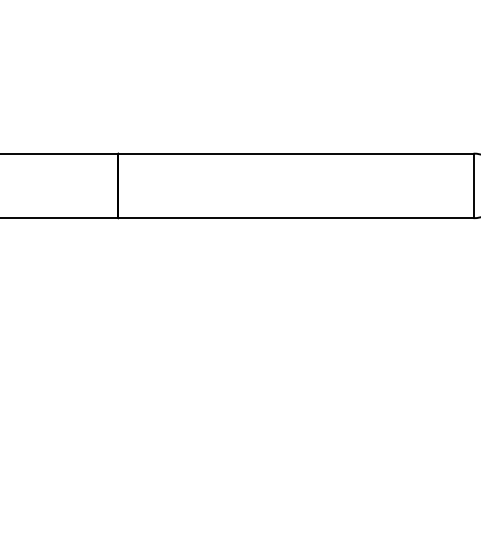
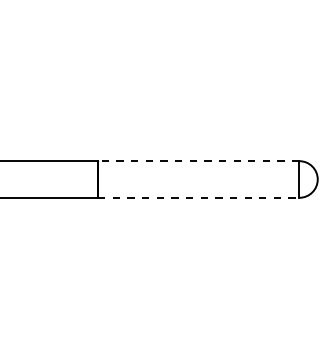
line: (295, 154) -> (198, 161), solid -> dashed
line: (295, 217) -> (198, 197), solid -> dashed

